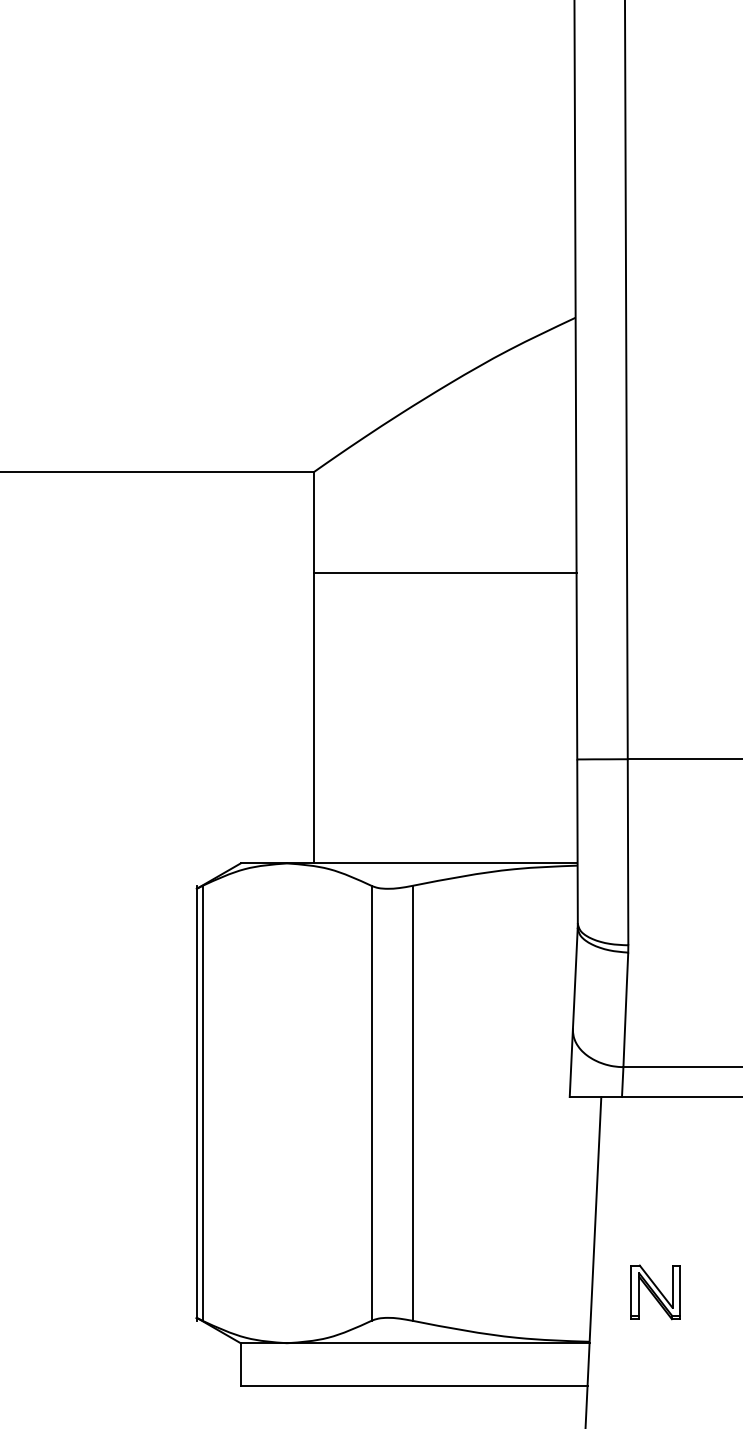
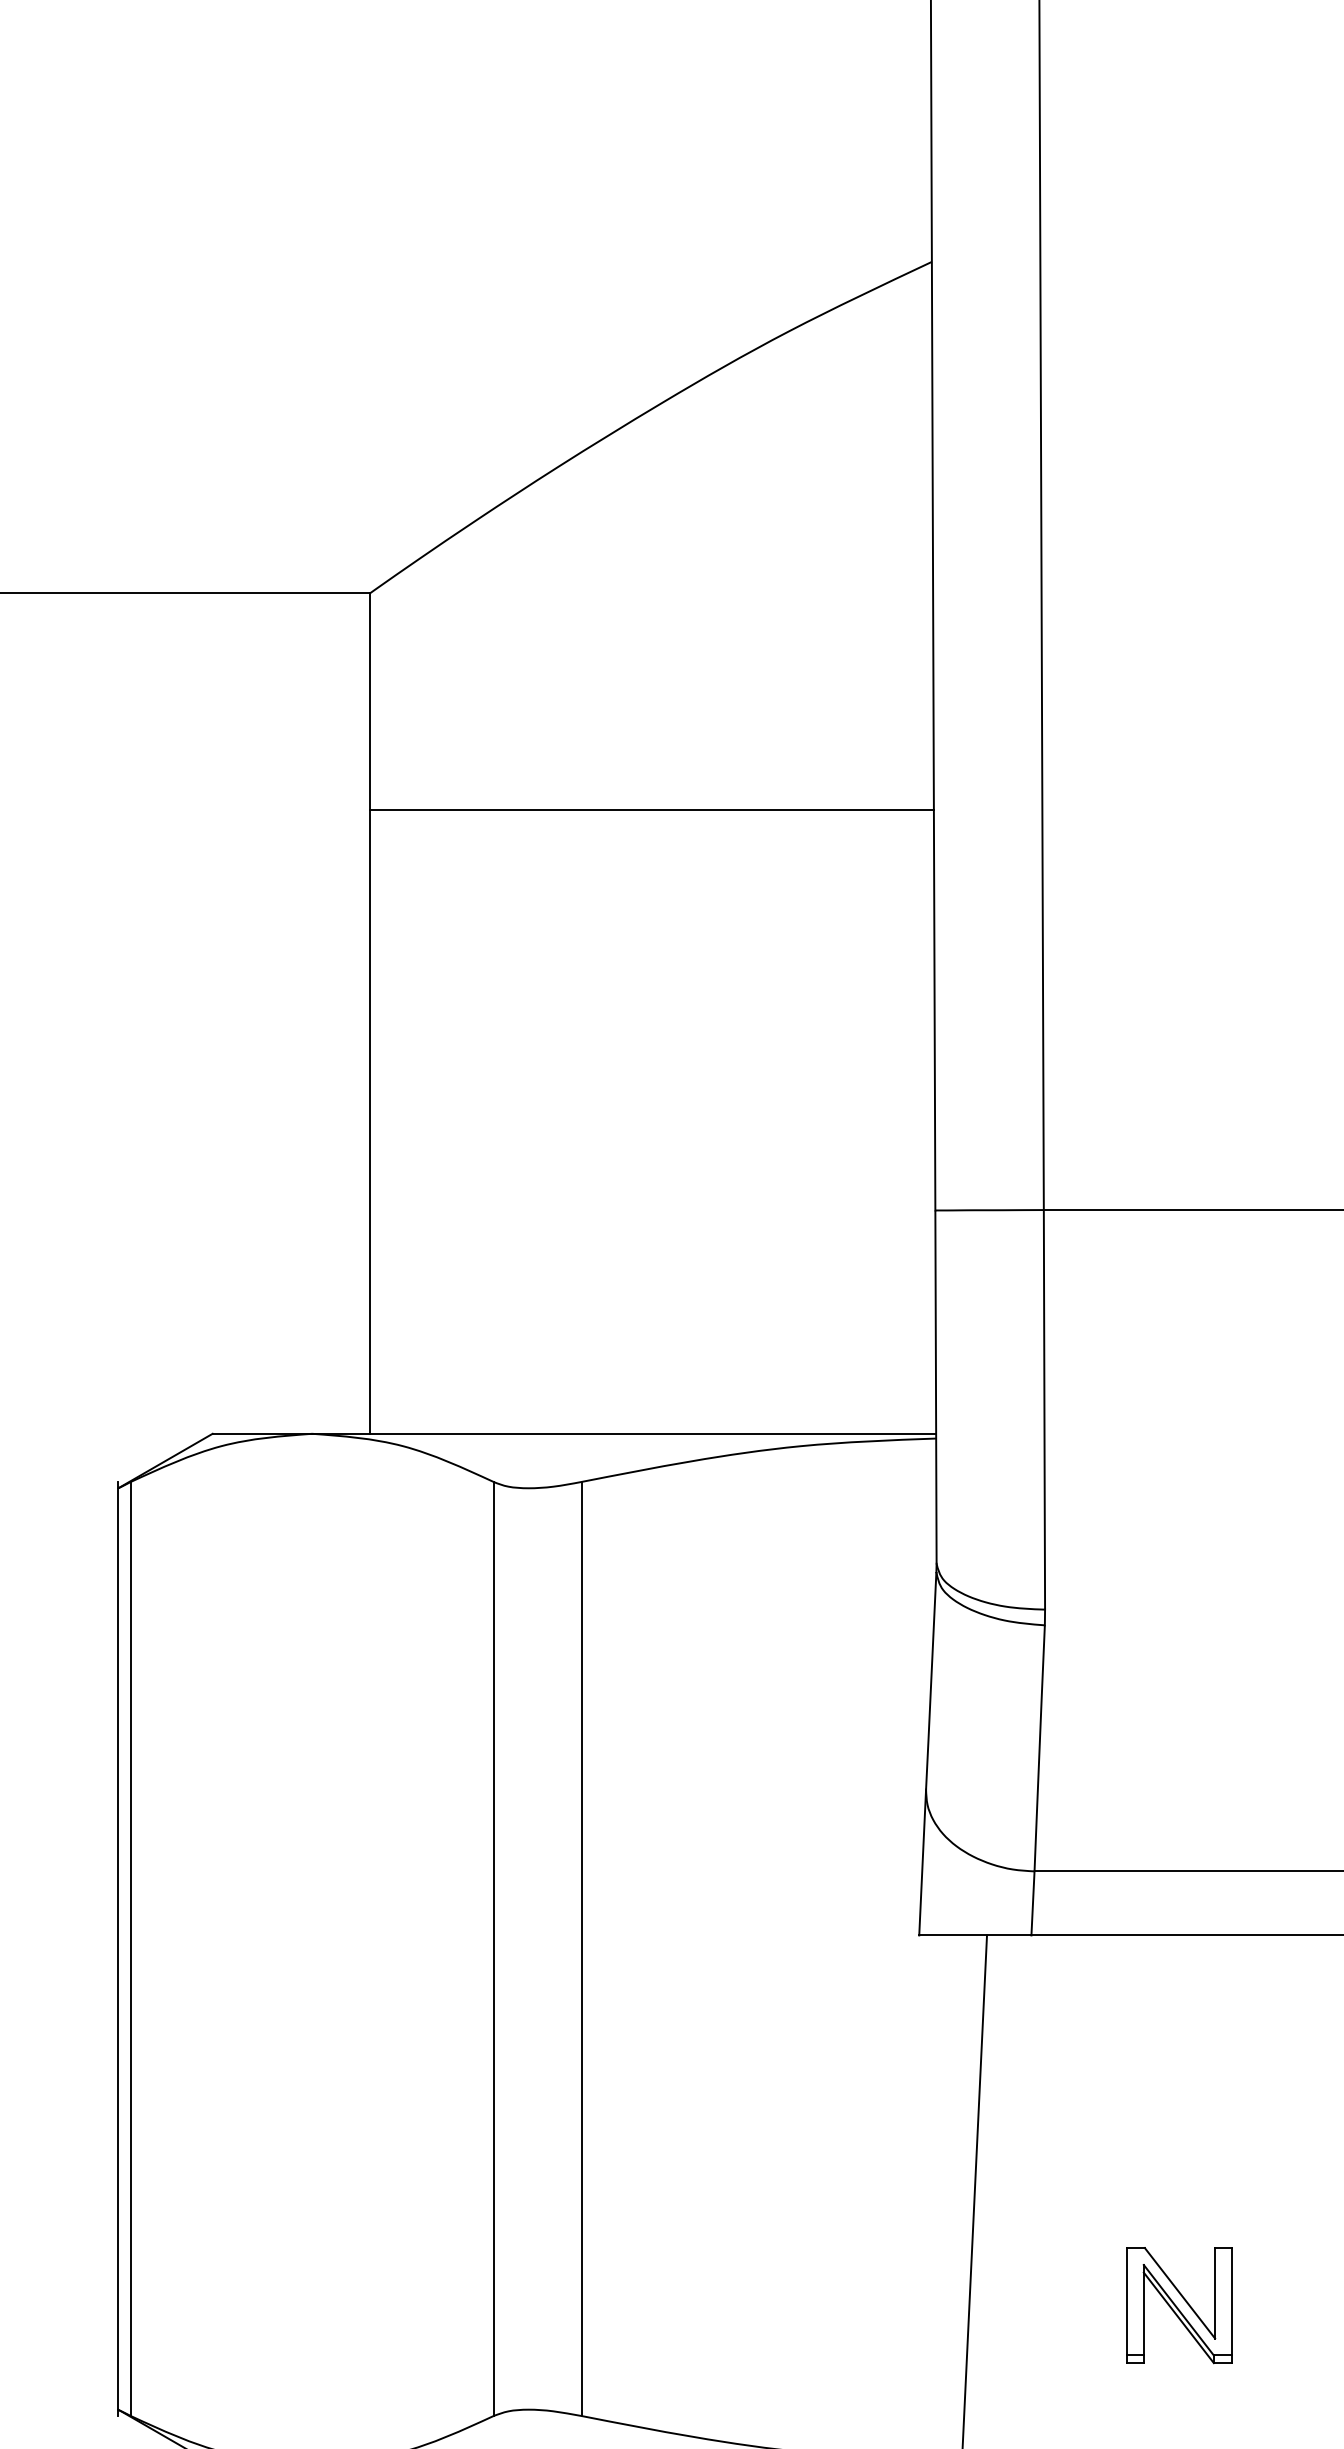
part: (655, 1292) -> (1178, 2305), moved

